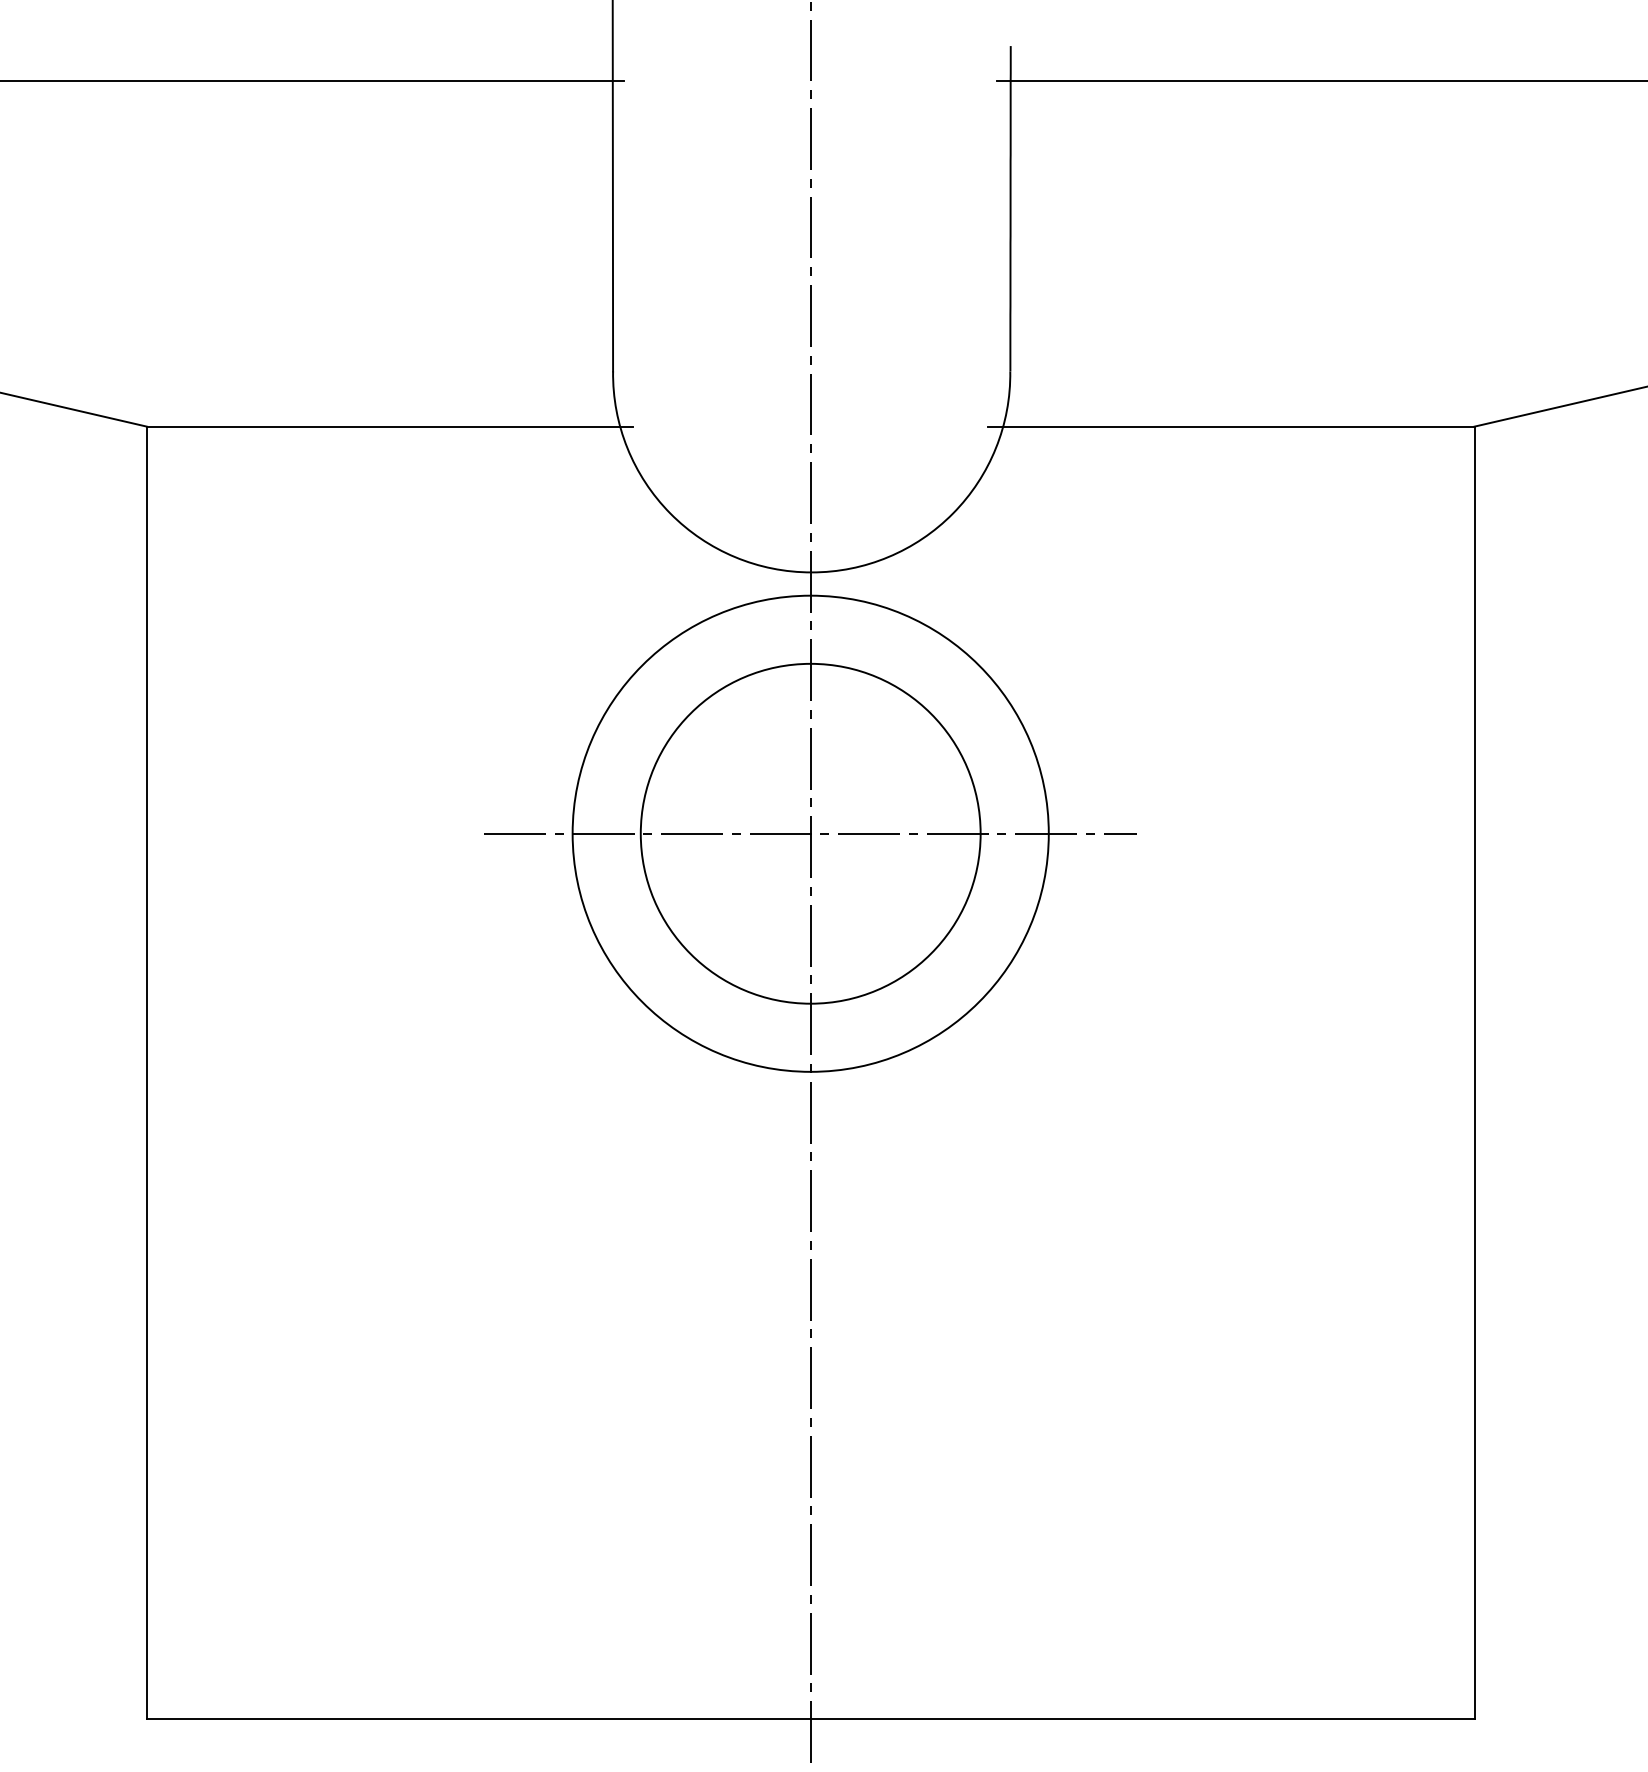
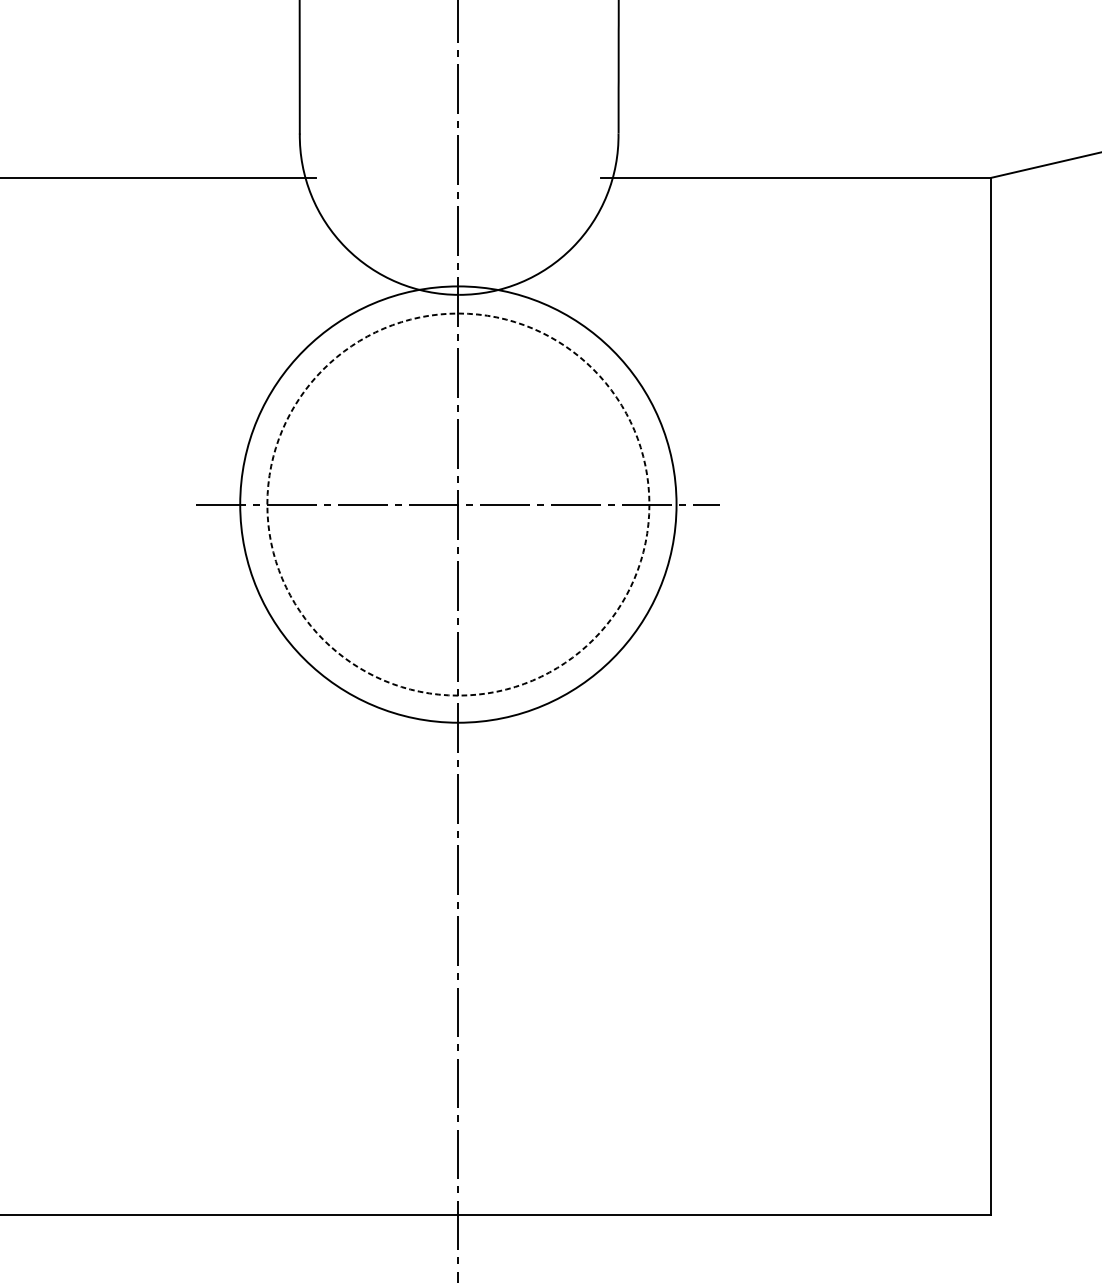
circle: (810, 833) -> (458, 504), size x1.6
circle: (810, 833) -> (458, 504), solid -> dashed

